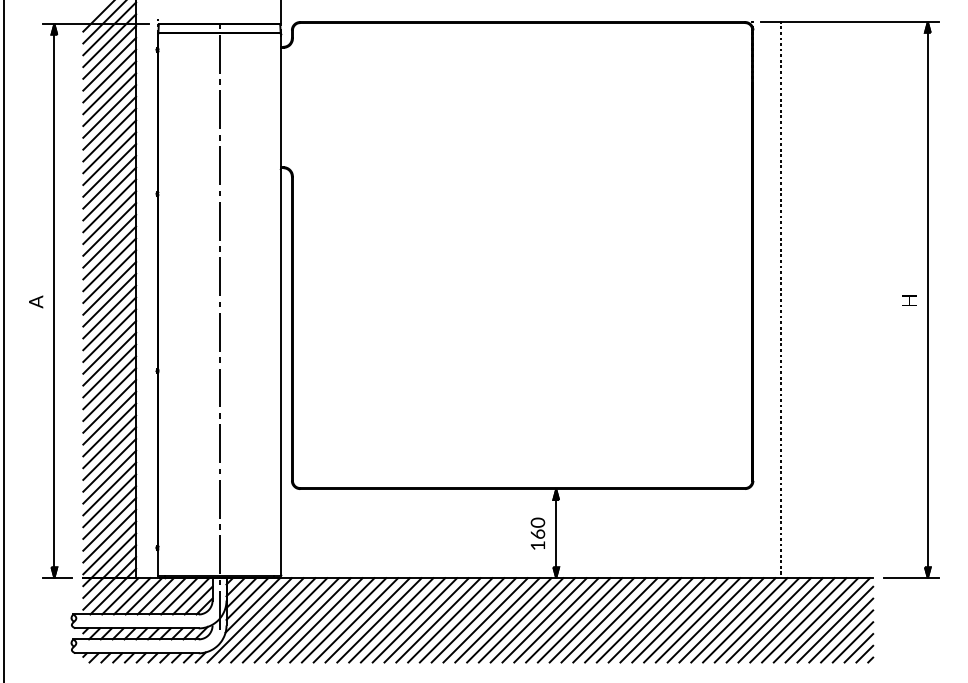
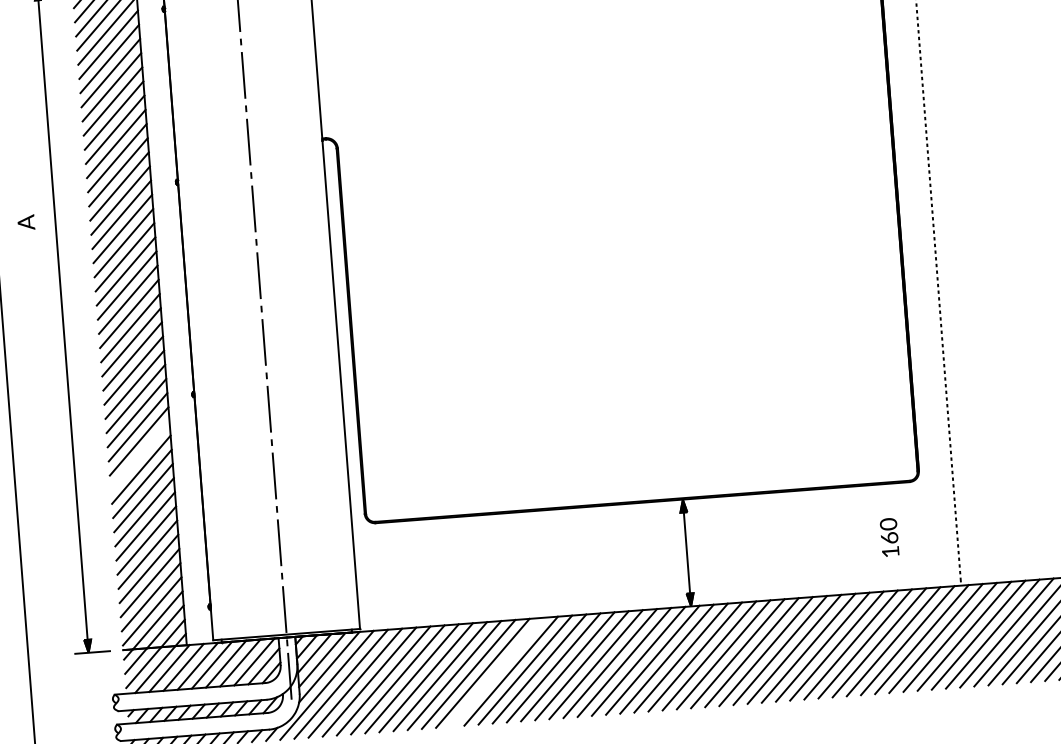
text: (36, 301) -> (26, 222), moved
line: (109, 417) -> (139, 454), removed
text: (537, 533) -> (889, 537), moved
line: (391, 620) -> (497, 672), removed

